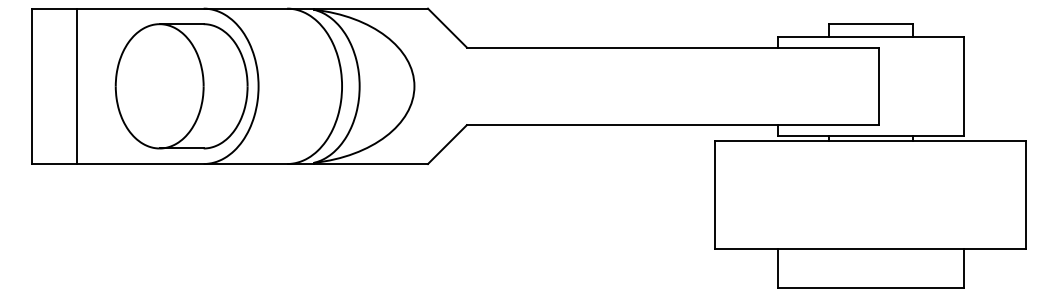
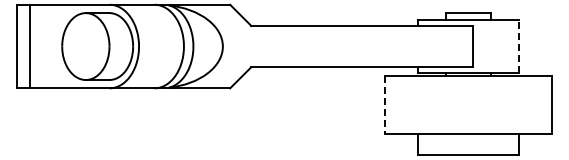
line: (77, 86) -> (29, 46), moved
line: (964, 86) -> (518, 46), solid -> dashed
line: (714, 195) -> (384, 105), solid -> dashed

